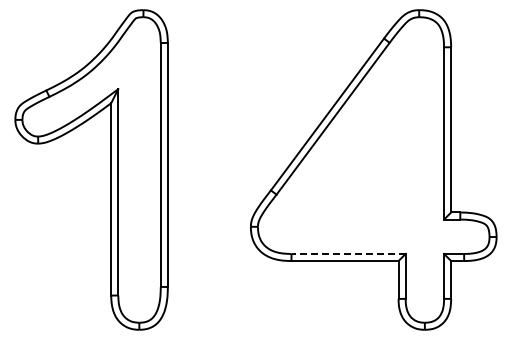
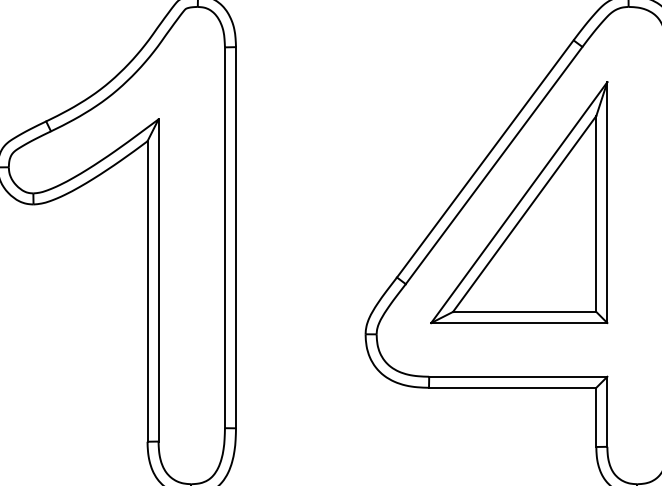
part: (348, 142) -> (518, 202), added
line: (348, 253) -> (518, 376), dashed -> solid

